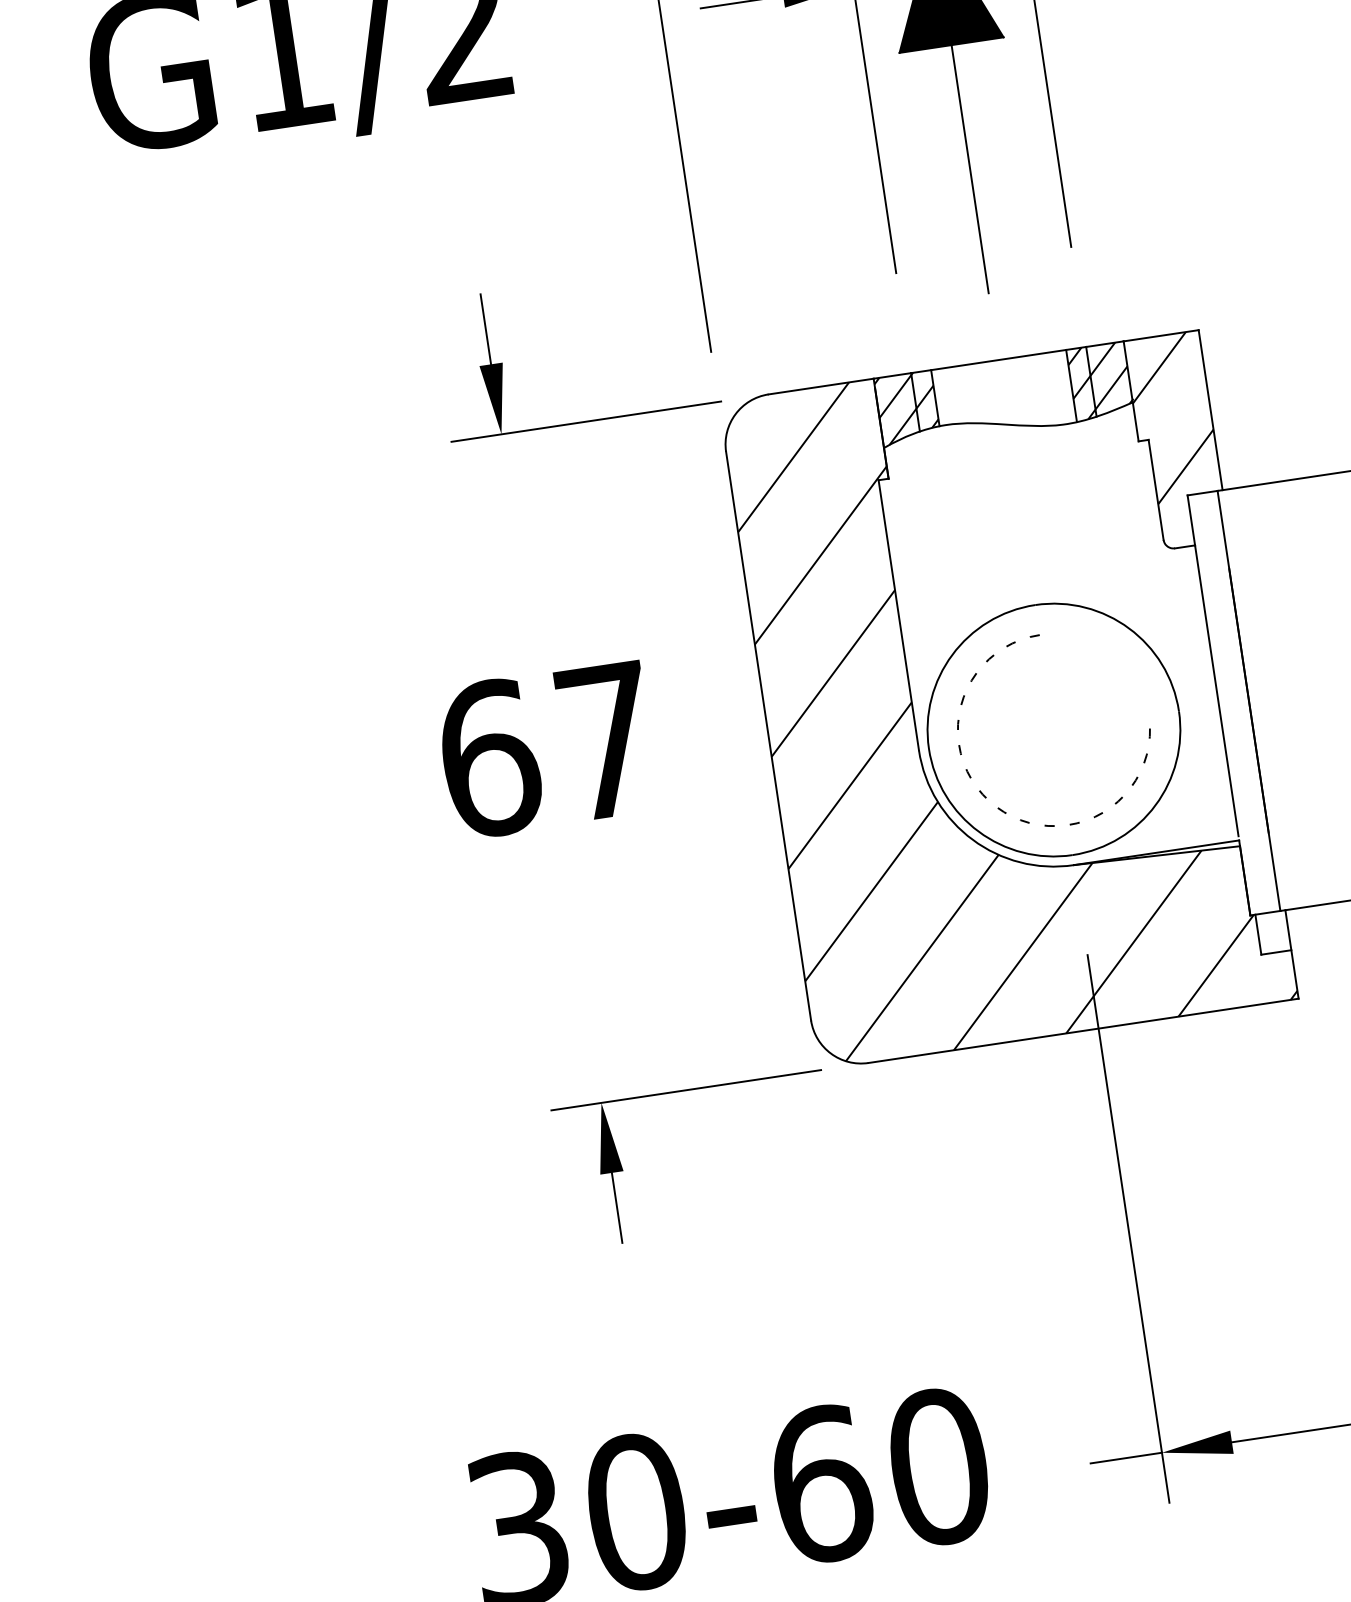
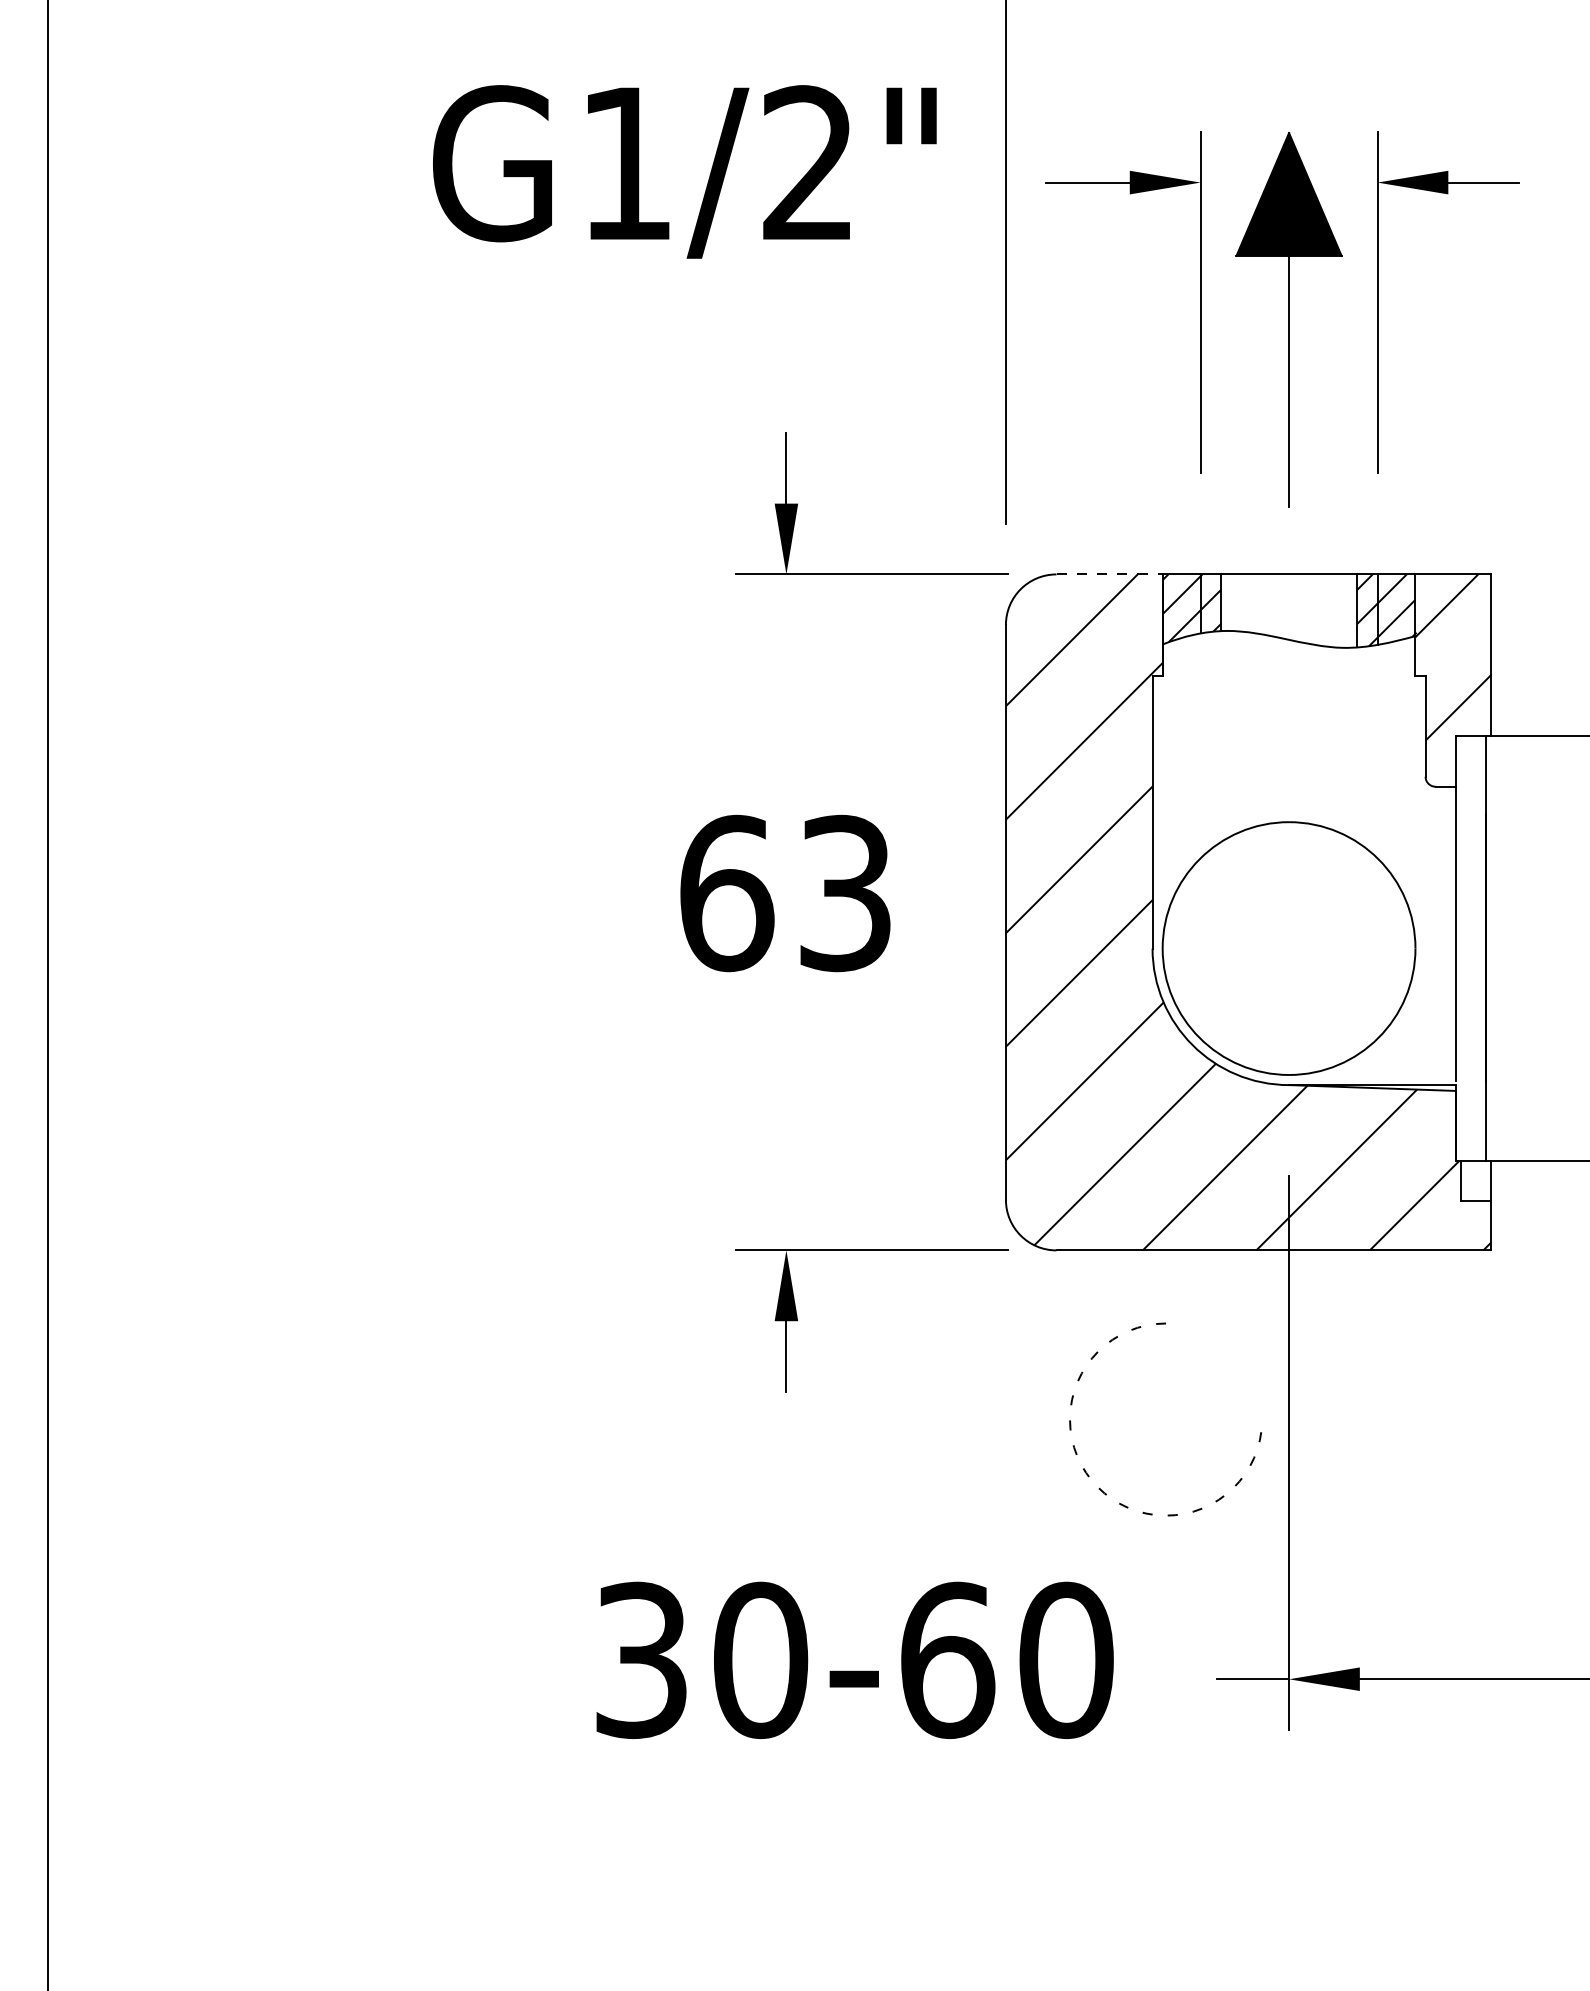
line: (822, 386) -> (1110, 574), solid -> dashed
text: (607, 741) -> (845, 893), 67 -> 63
arc: (960, 746) -> (1071, 1422), moved

